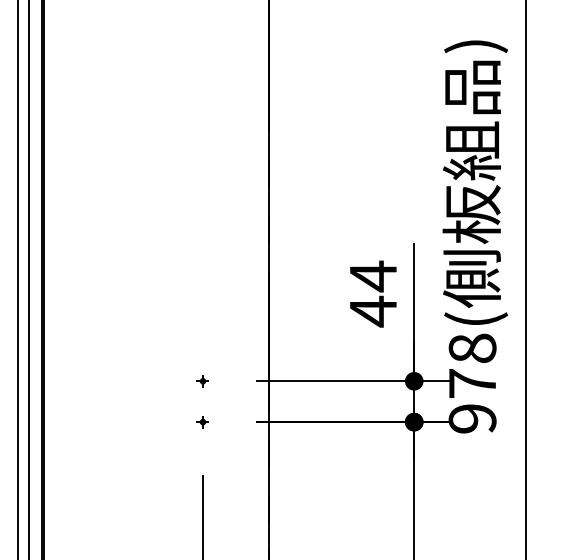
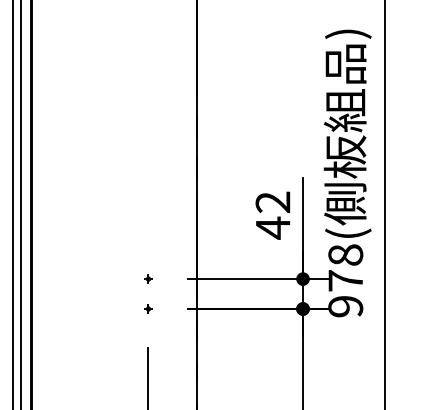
text: (372, 276) -> (272, 202), 44 -> 42

